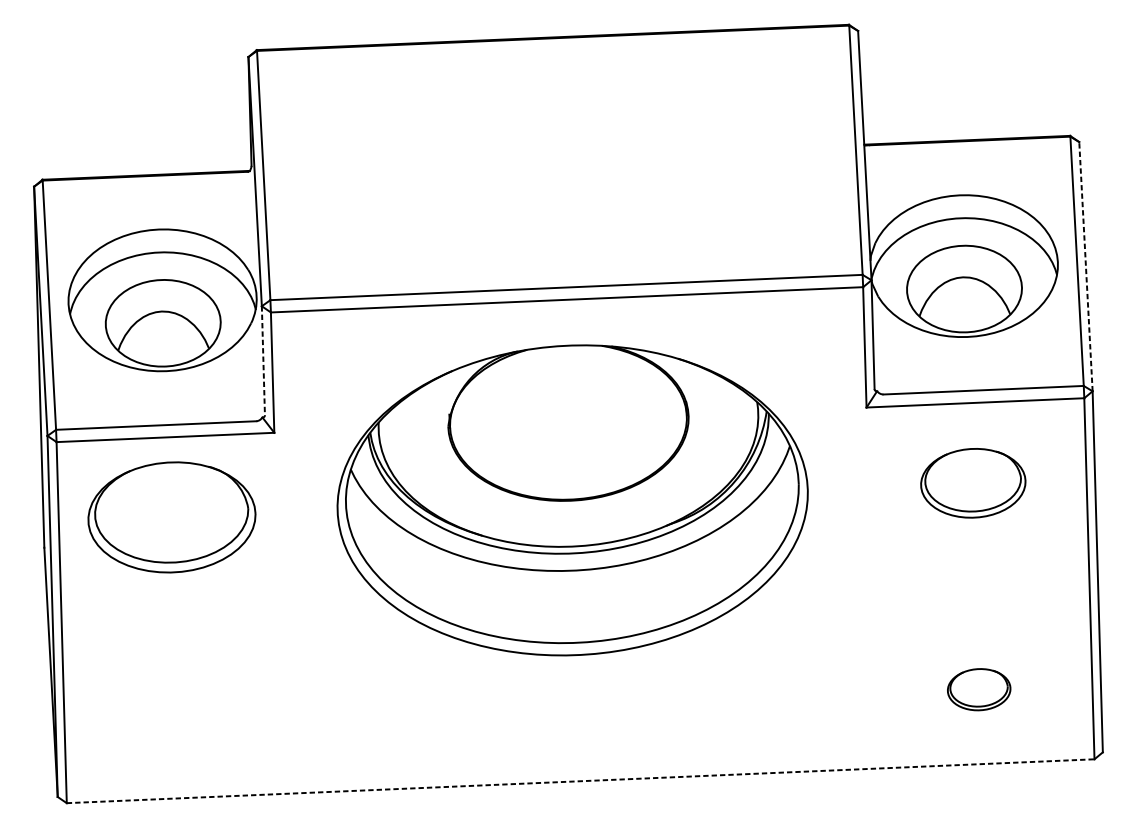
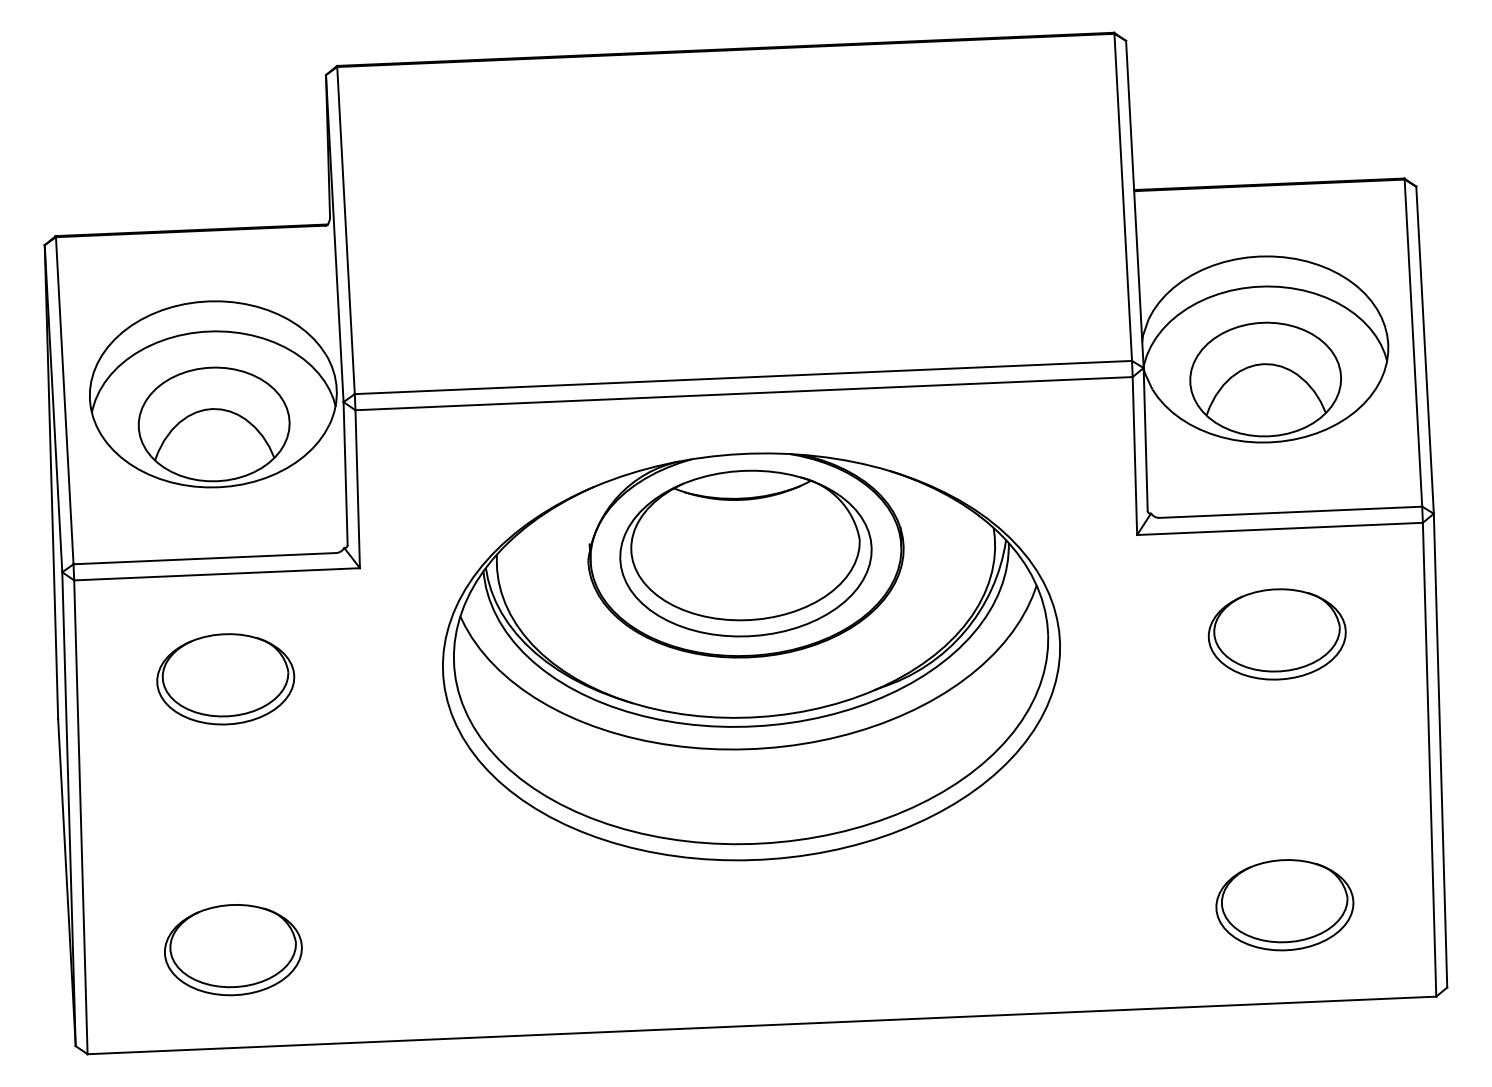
line: (1086, 266) -> (1425, 350), dashed -> solid
line: (263, 361) -> (345, 474), dashed -> solid
part: (568, 421) -> (745, 553), added
part: (171, 517) -> (225, 679), size x0.62
part: (978, 689) -> (1284, 905), size x1.67
part: (177, 724) -> (233, 950), added
line: (580, 781) -> (761, 1025), dashed -> solid

